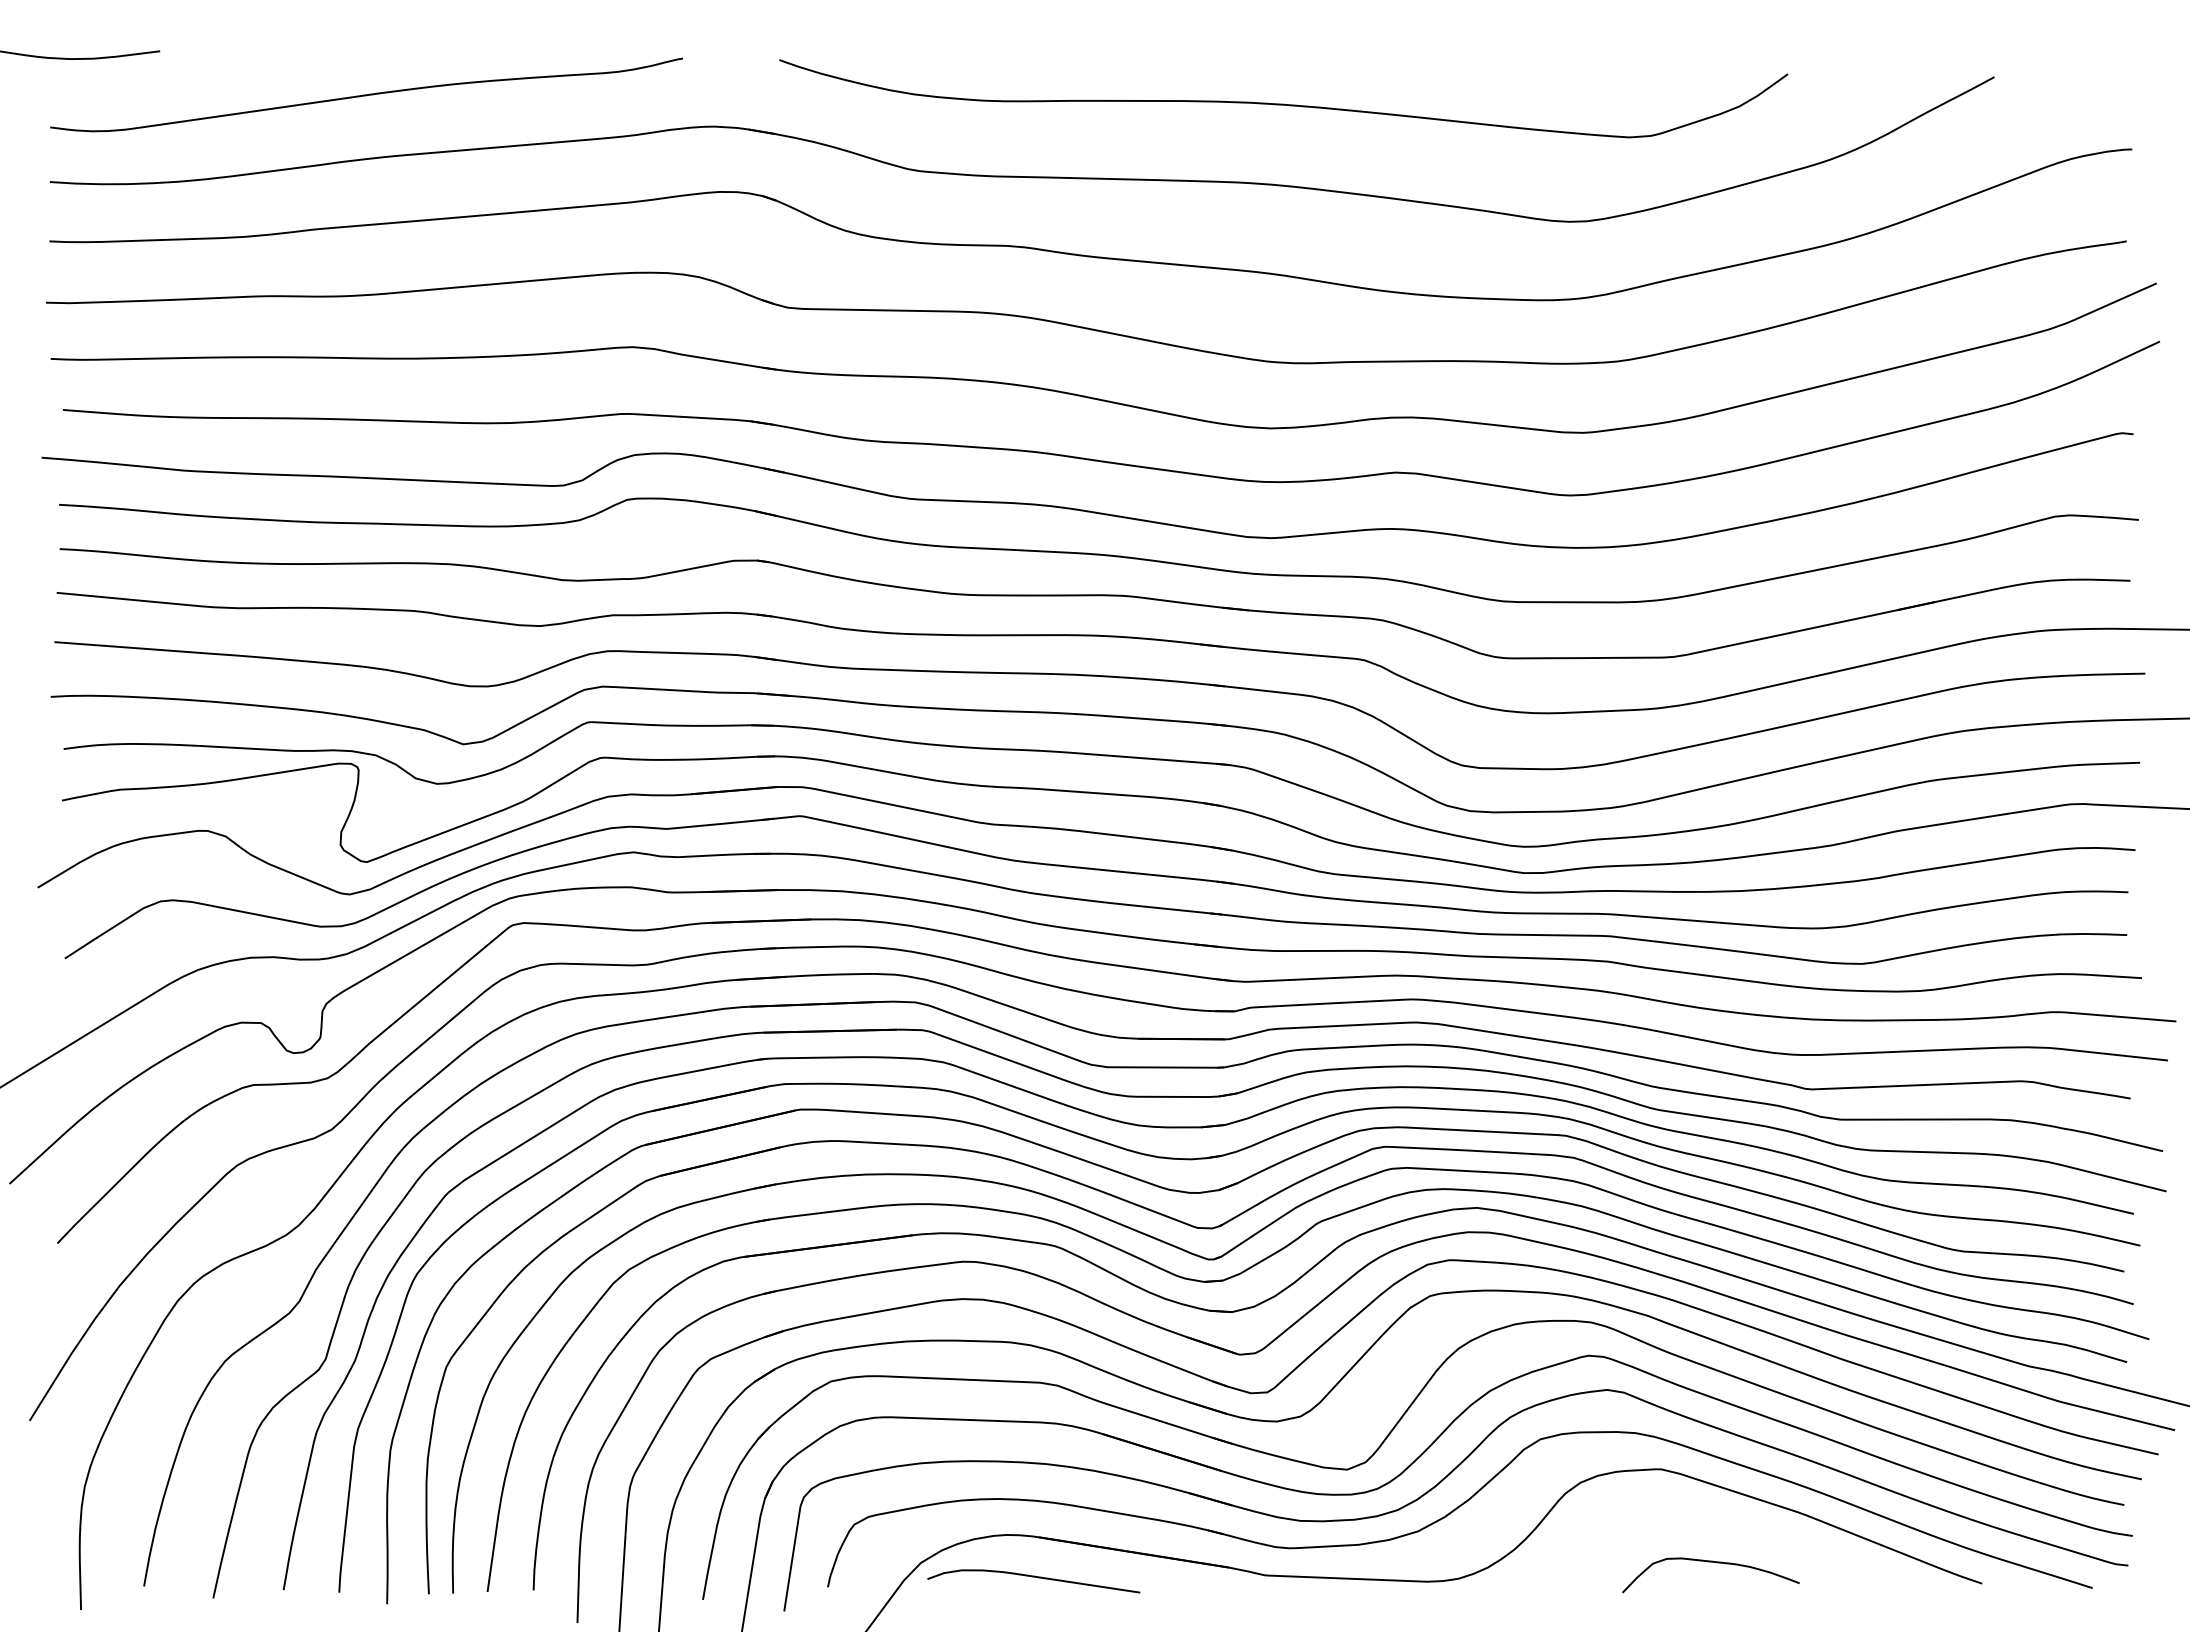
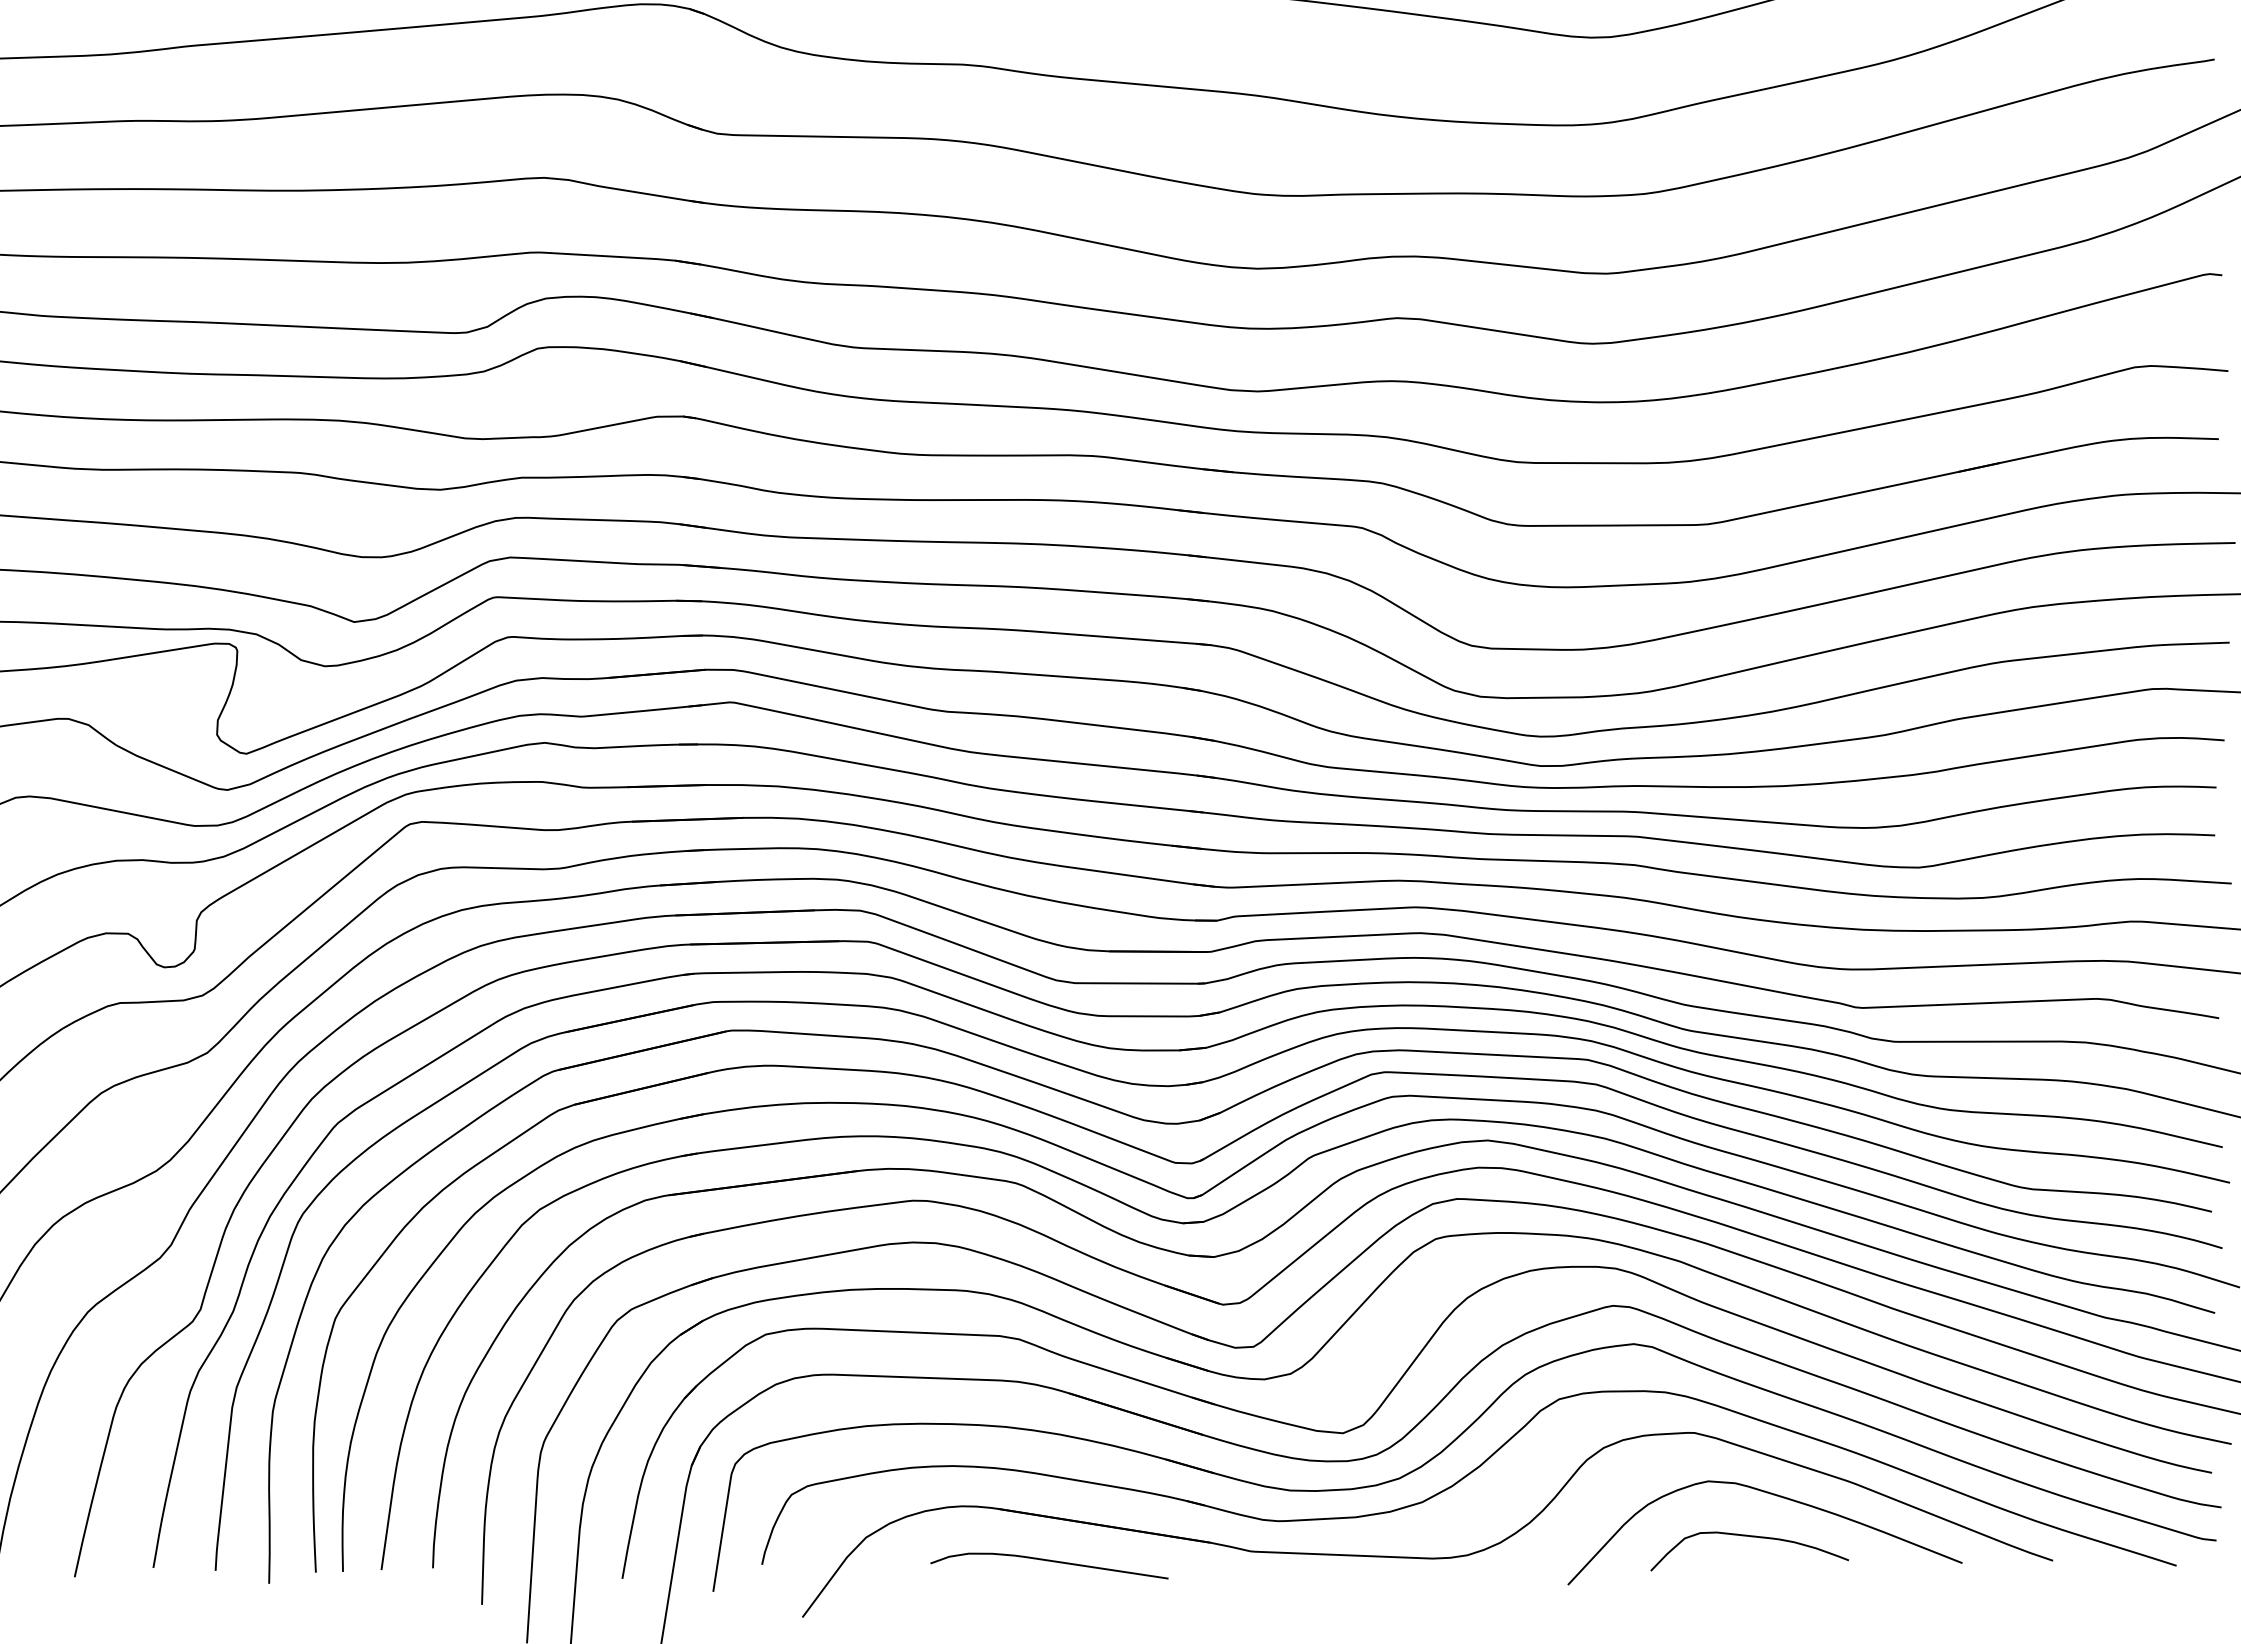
curve: (1735, 1526) -> (1777, 1496), added
curve: (1033, 1577) -> (1049, 1561), moved

